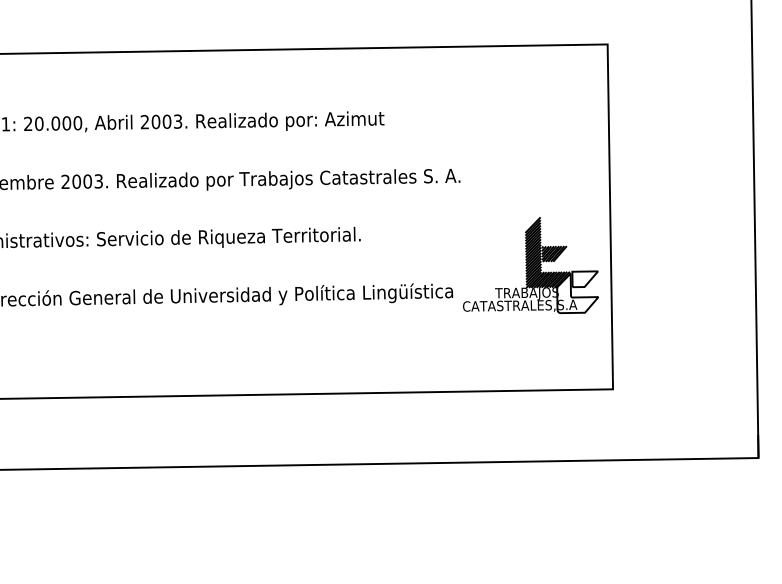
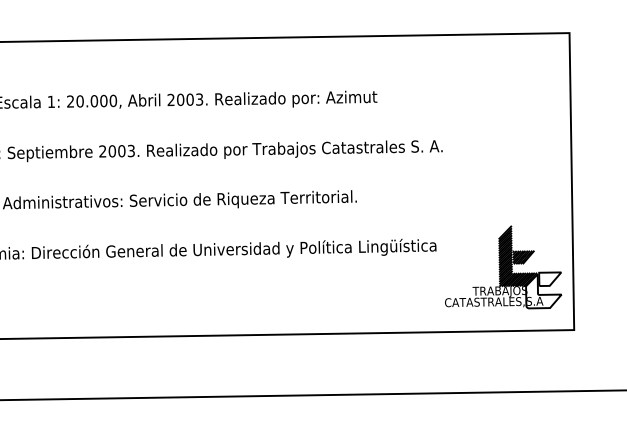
part: (530, 265) -> (503, 267), moved

